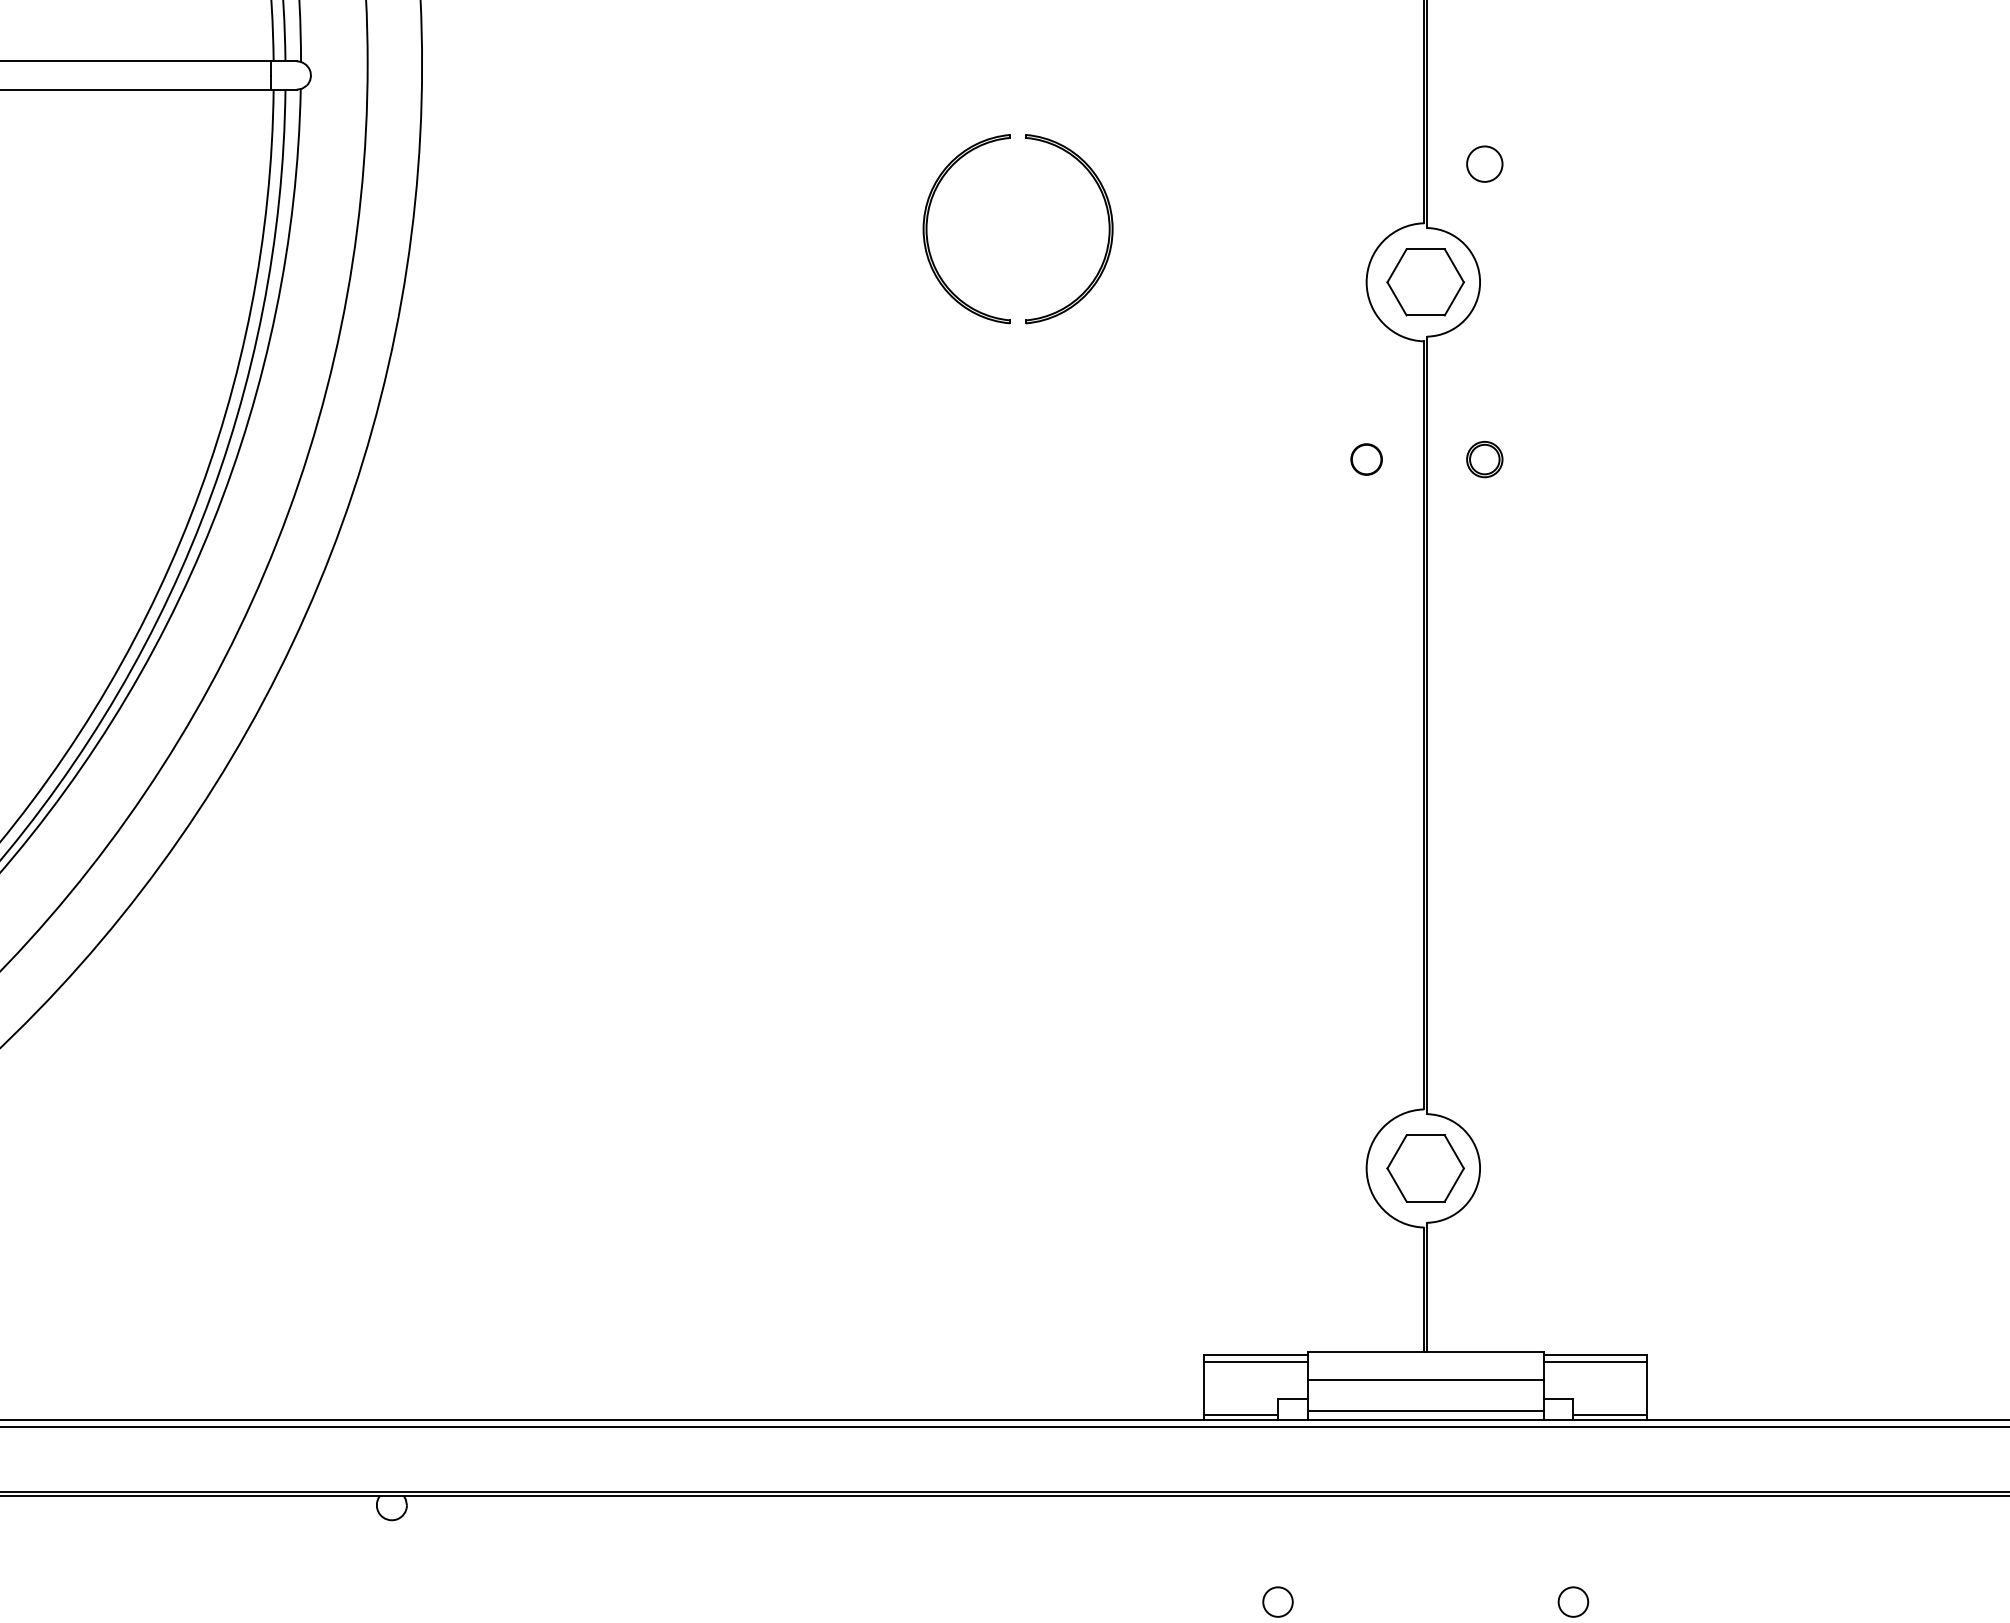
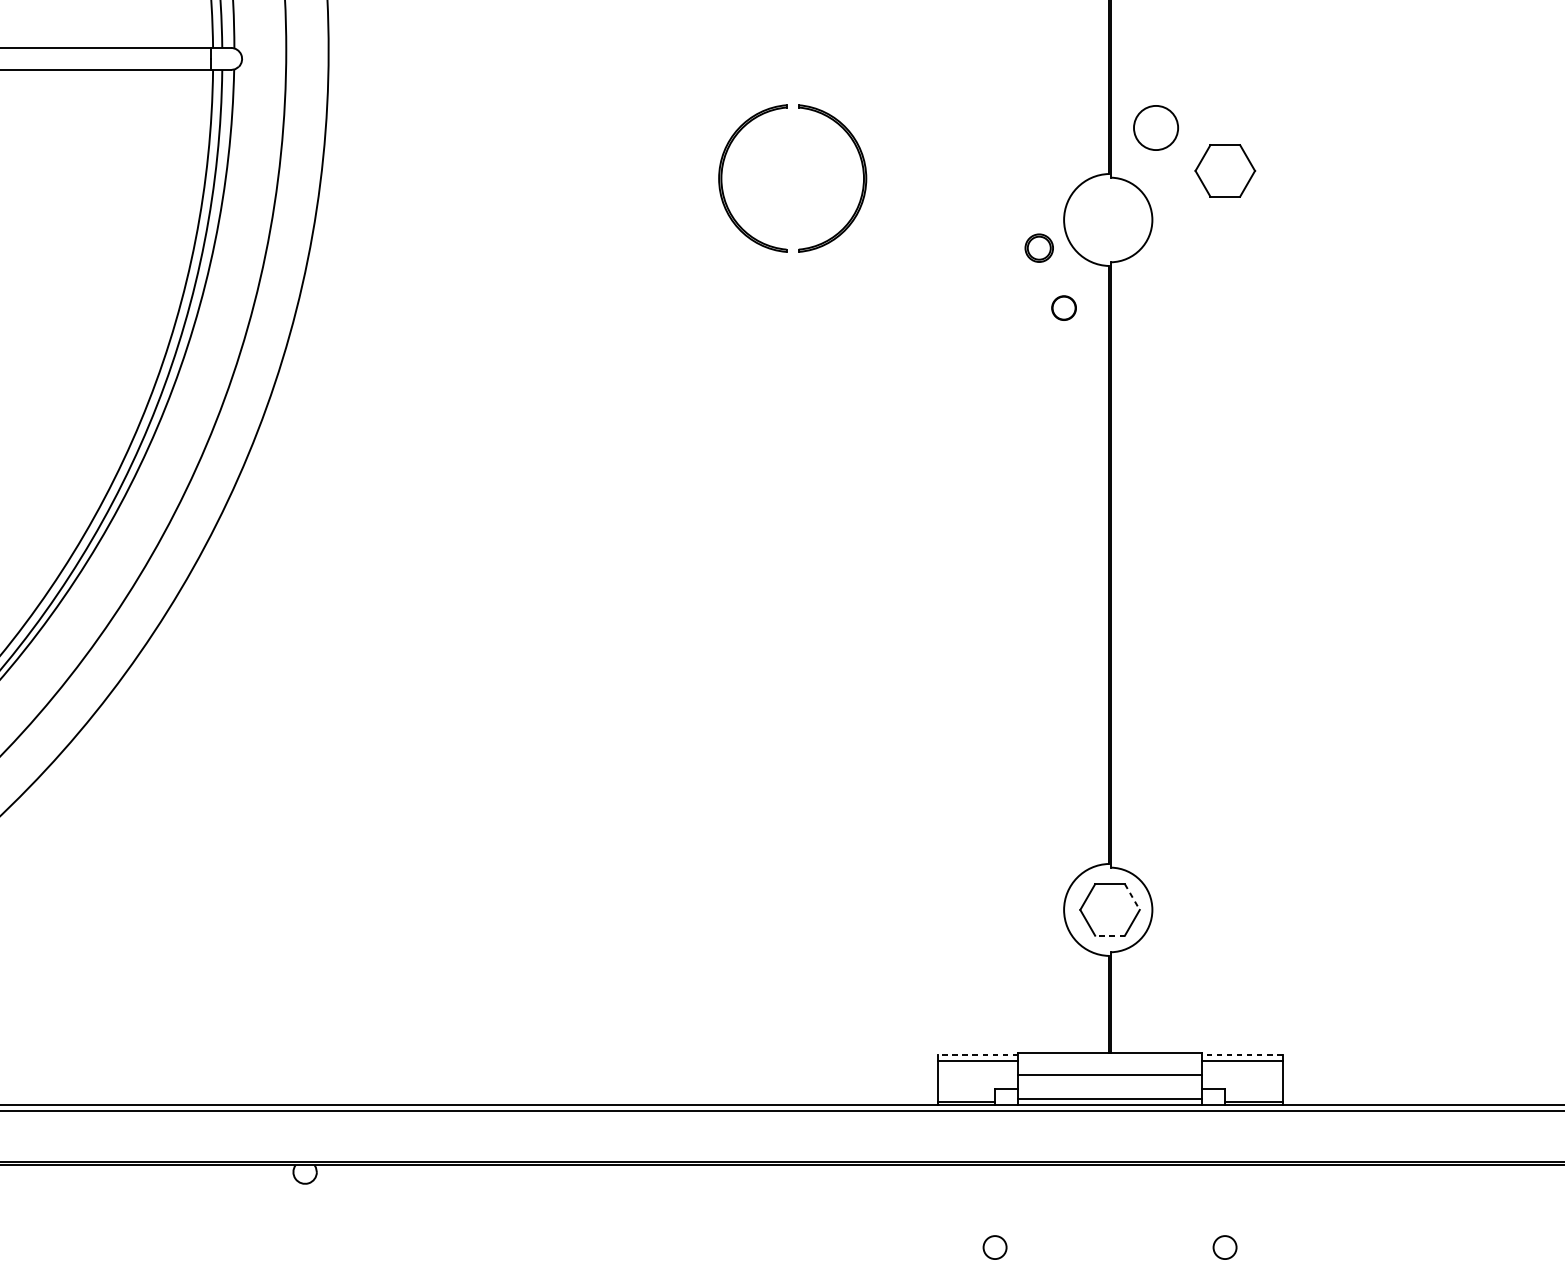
circle: (1484, 163) -> (1155, 127), size x1.6
part: (1425, 282) -> (1225, 171), moved
circle: (1366, 459) -> (1063, 308), moved
part: (1484, 459) -> (1039, 248), moved
line: (1454, 1152) -> (1132, 897), solid -> dashed
line: (1425, 1201) -> (1109, 935), solid -> dashed
line: (1255, 1354) -> (977, 1054), solid -> dashed
line: (1595, 1354) -> (1242, 1054), solid -> dashed

